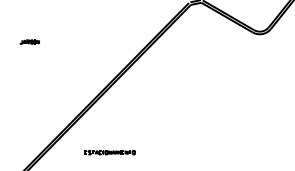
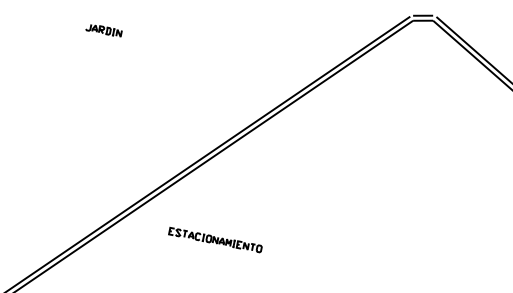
part: (109, 152) -> (214, 239), moved

